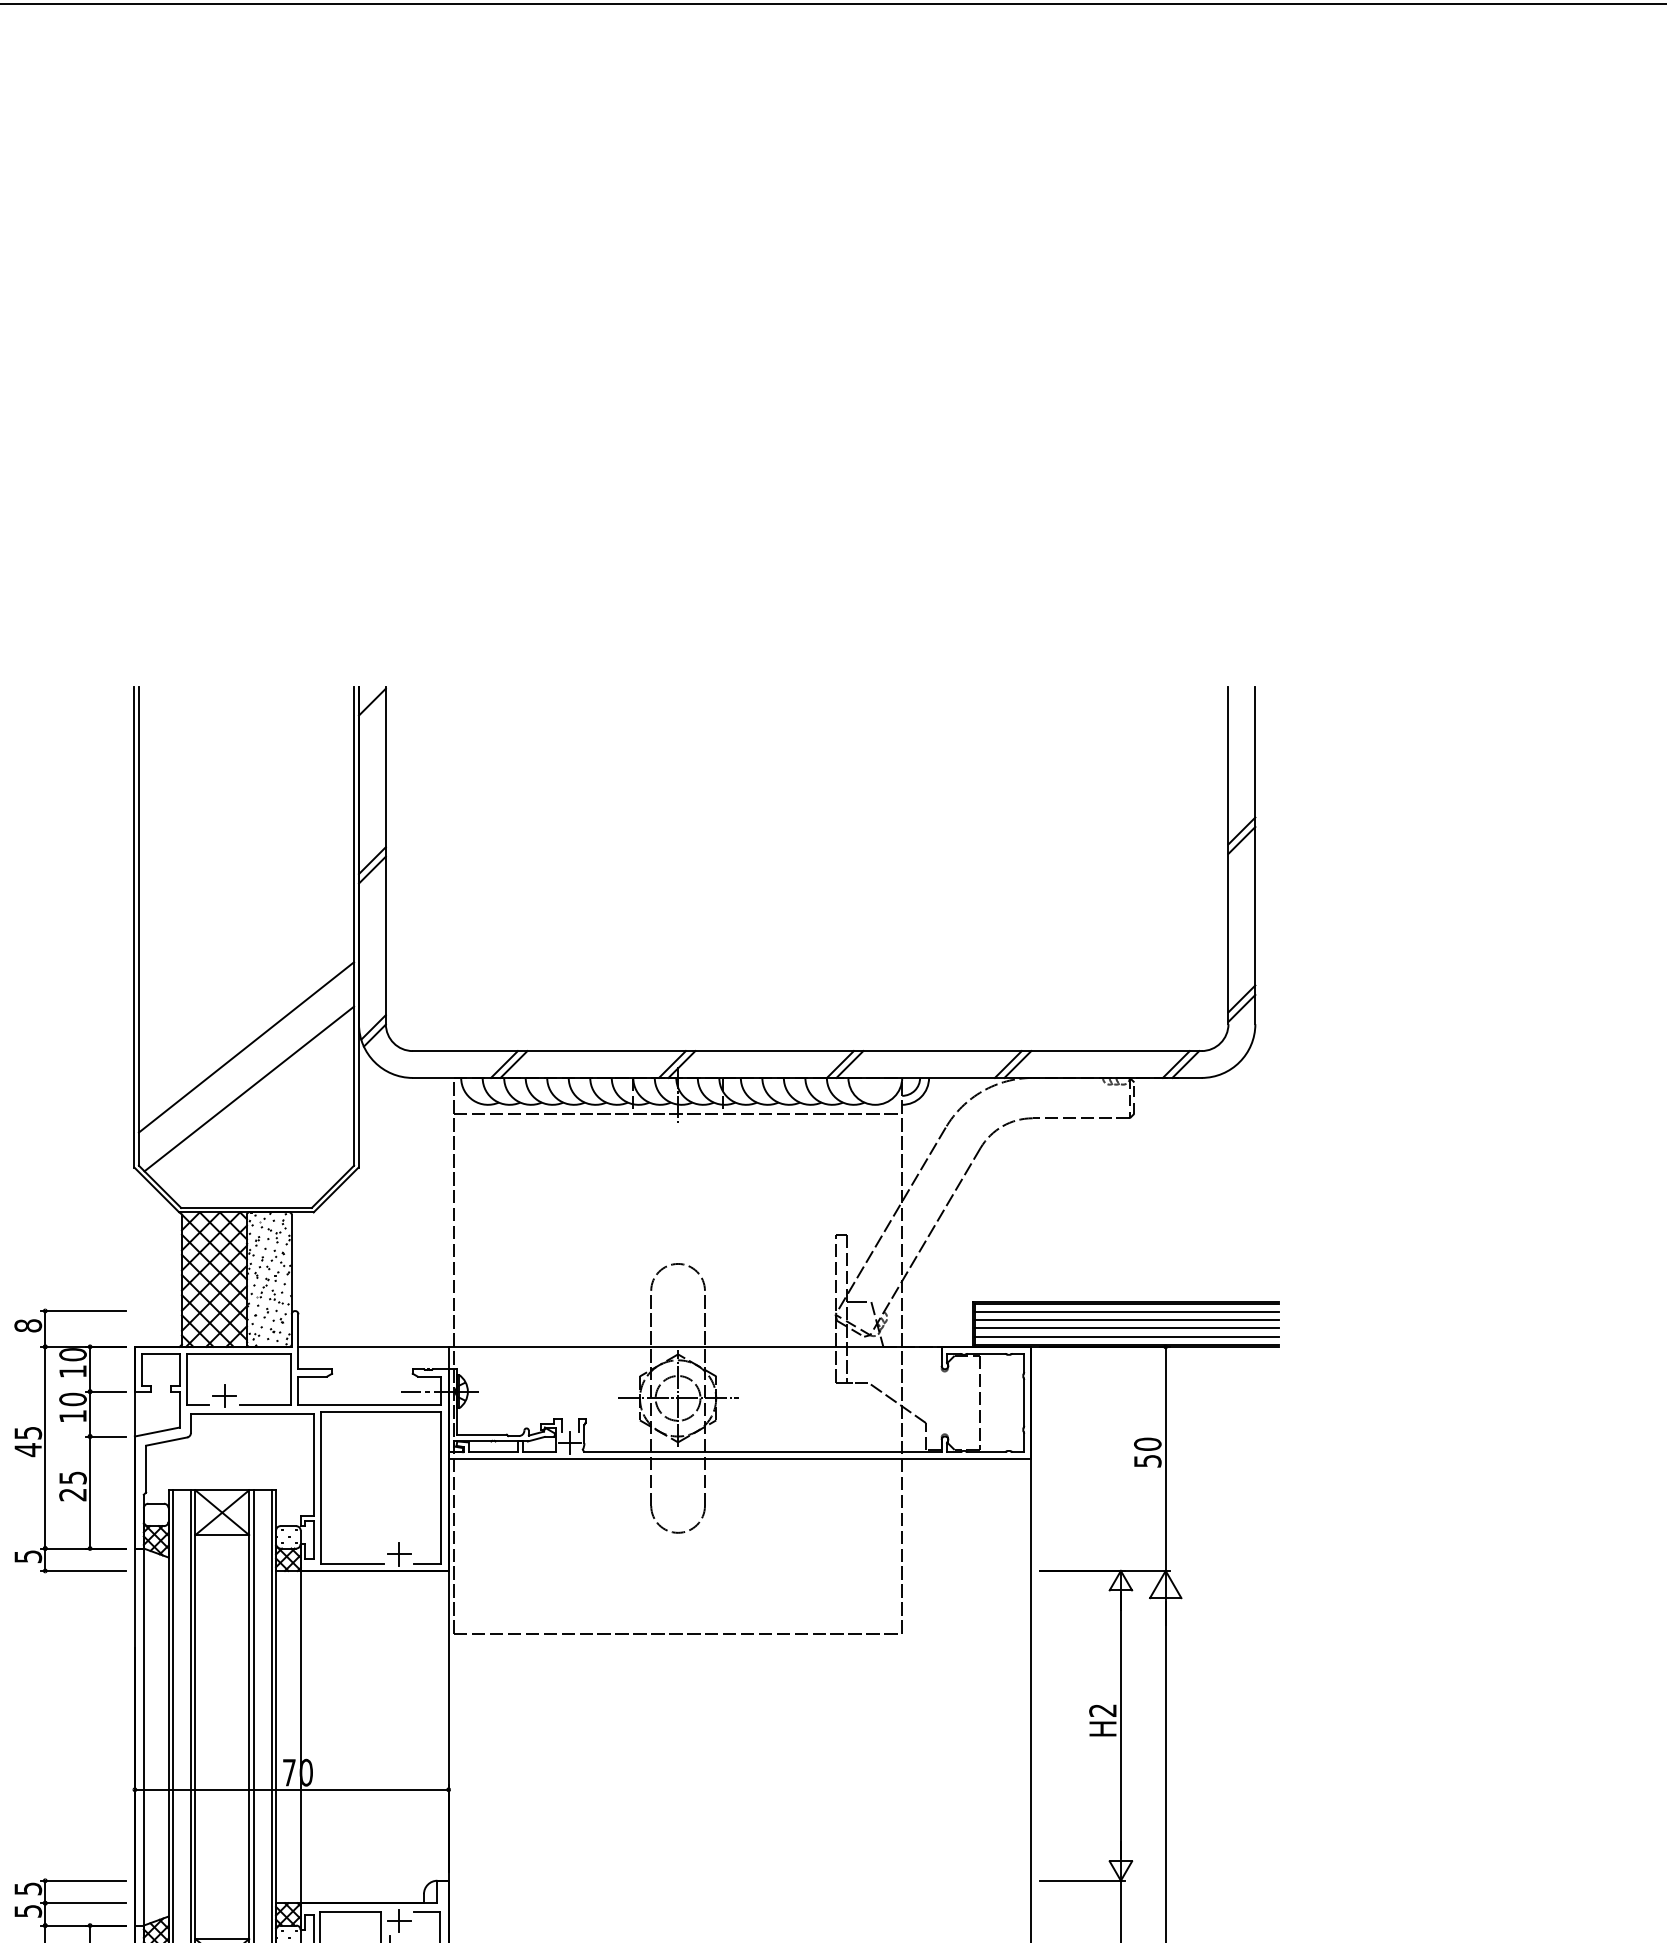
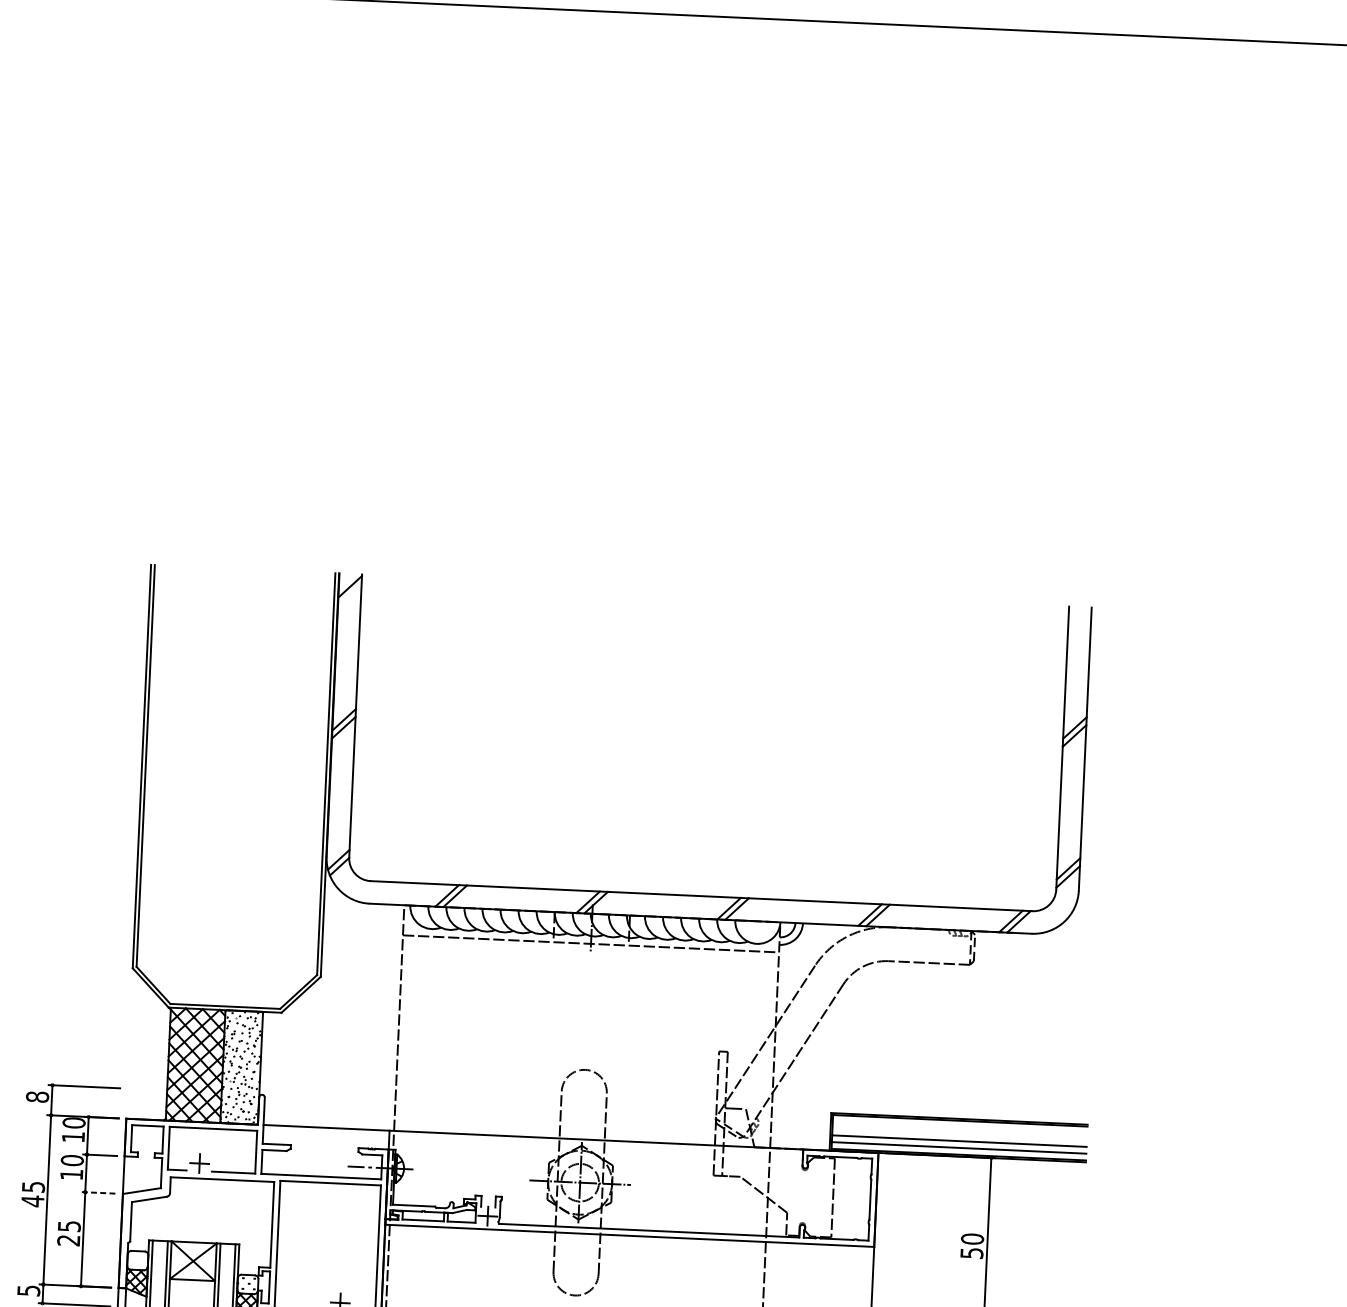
line: (246, 1047) -> (231, 871), removed
line: (249, 1088) -> (232, 906), removed
line: (1126, 1312) -> (959, 1127), removed
line: (1126, 1320) -> (959, 1134), removed
line: (105, 1436) -> (98, 1192), solid -> dashed

